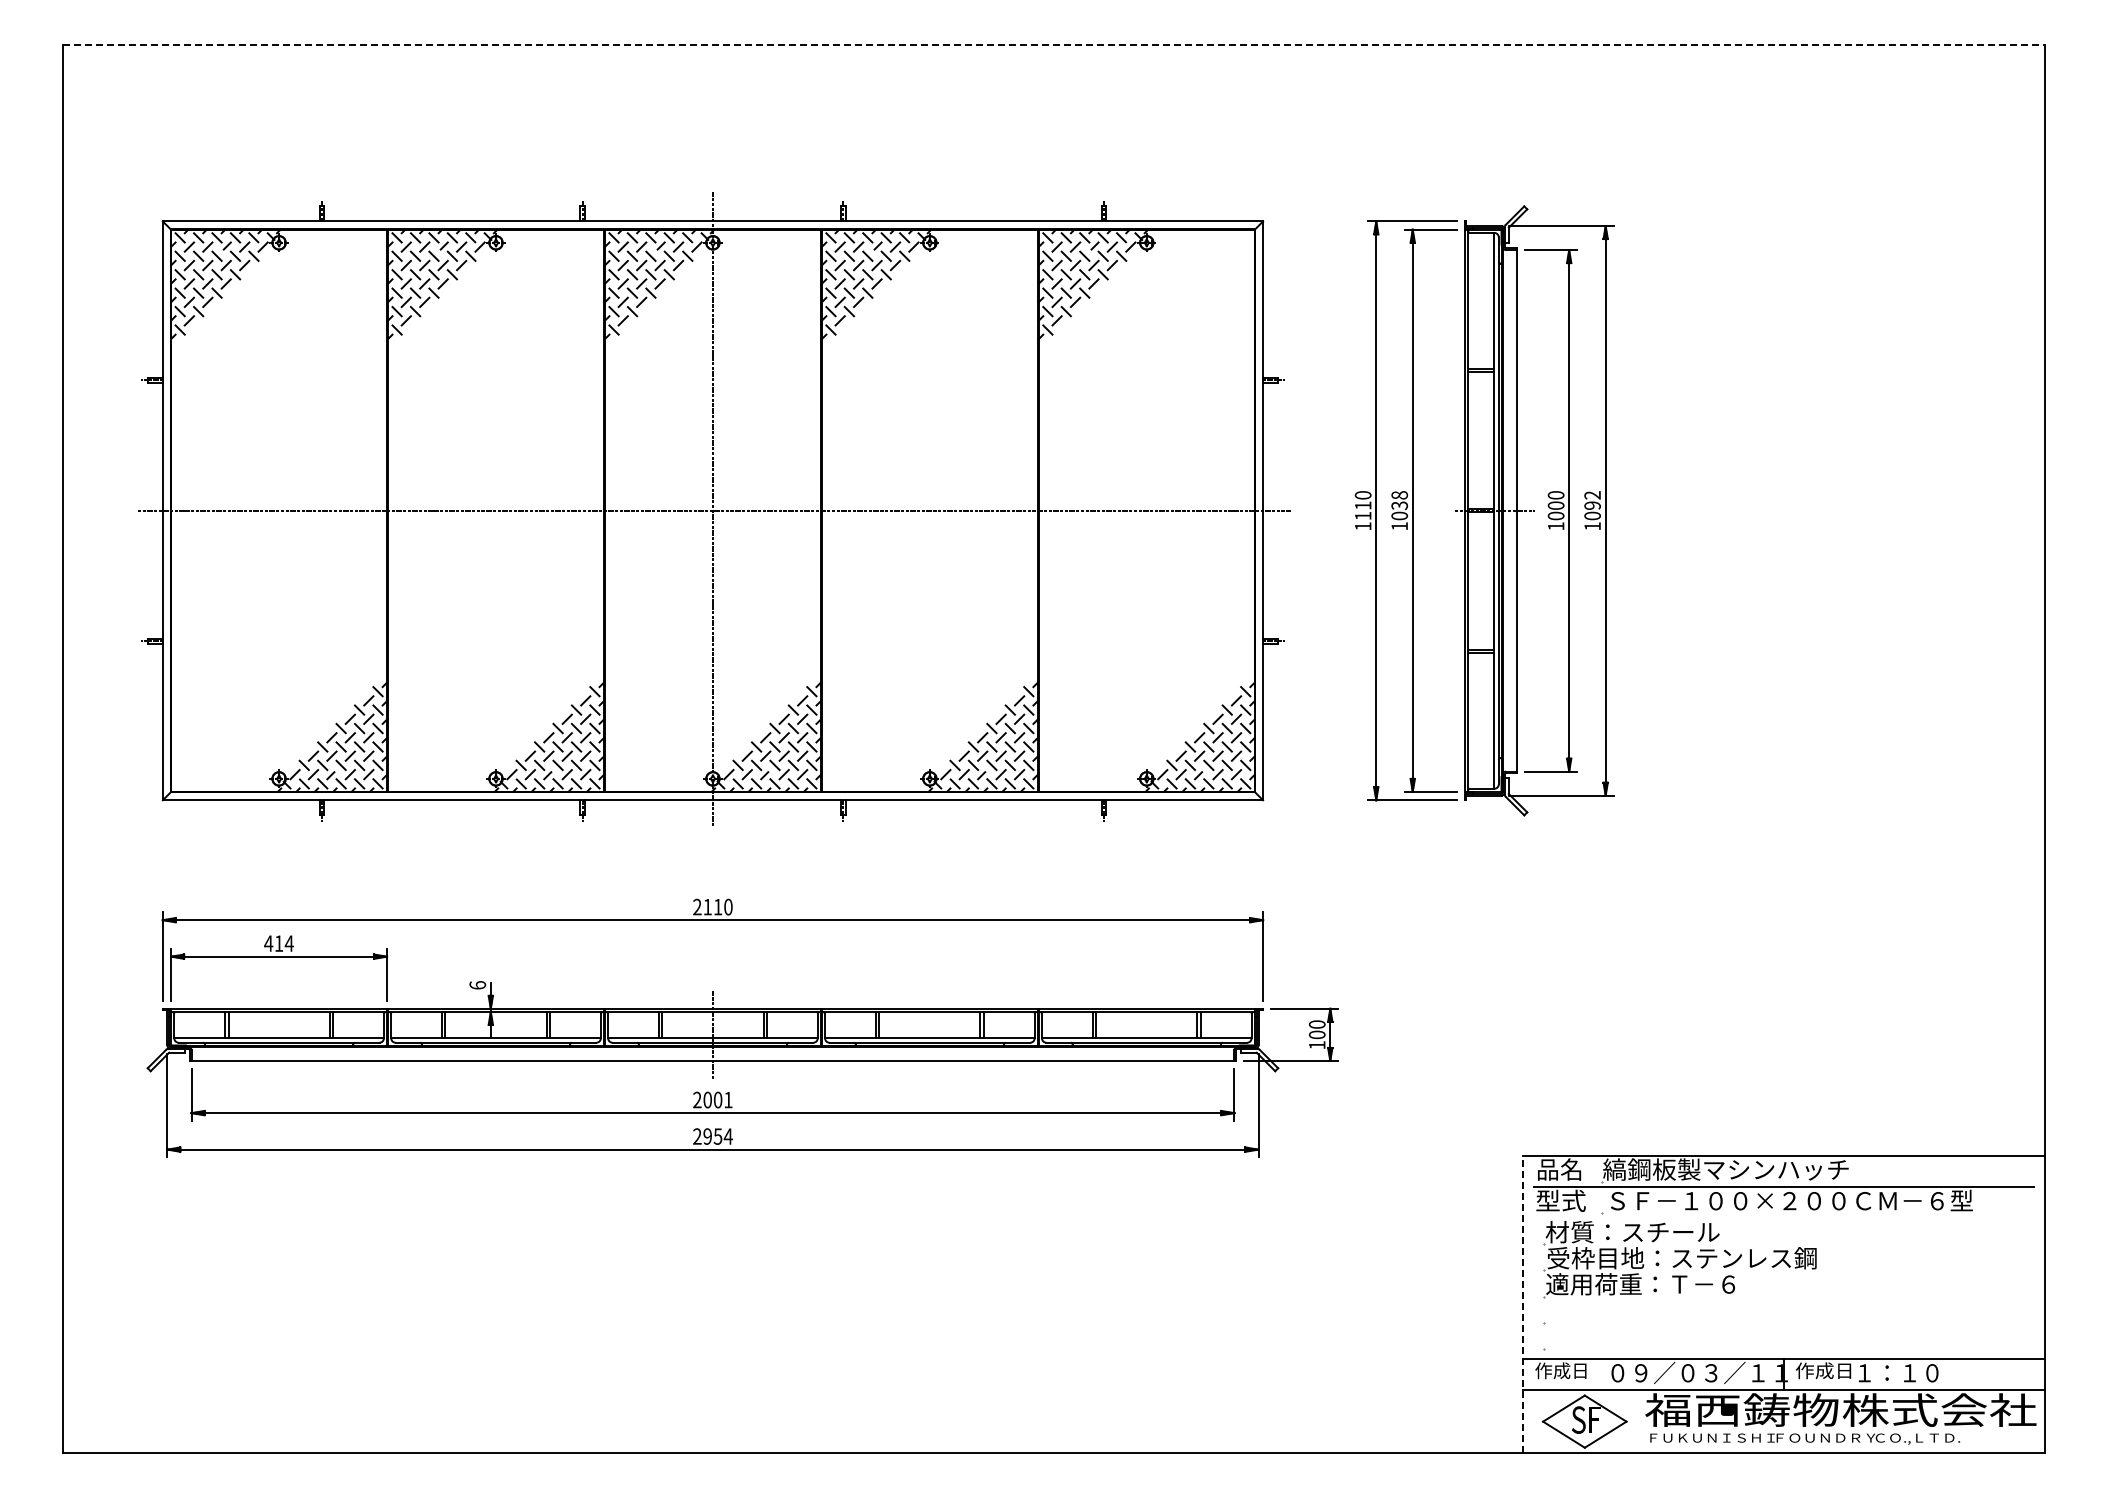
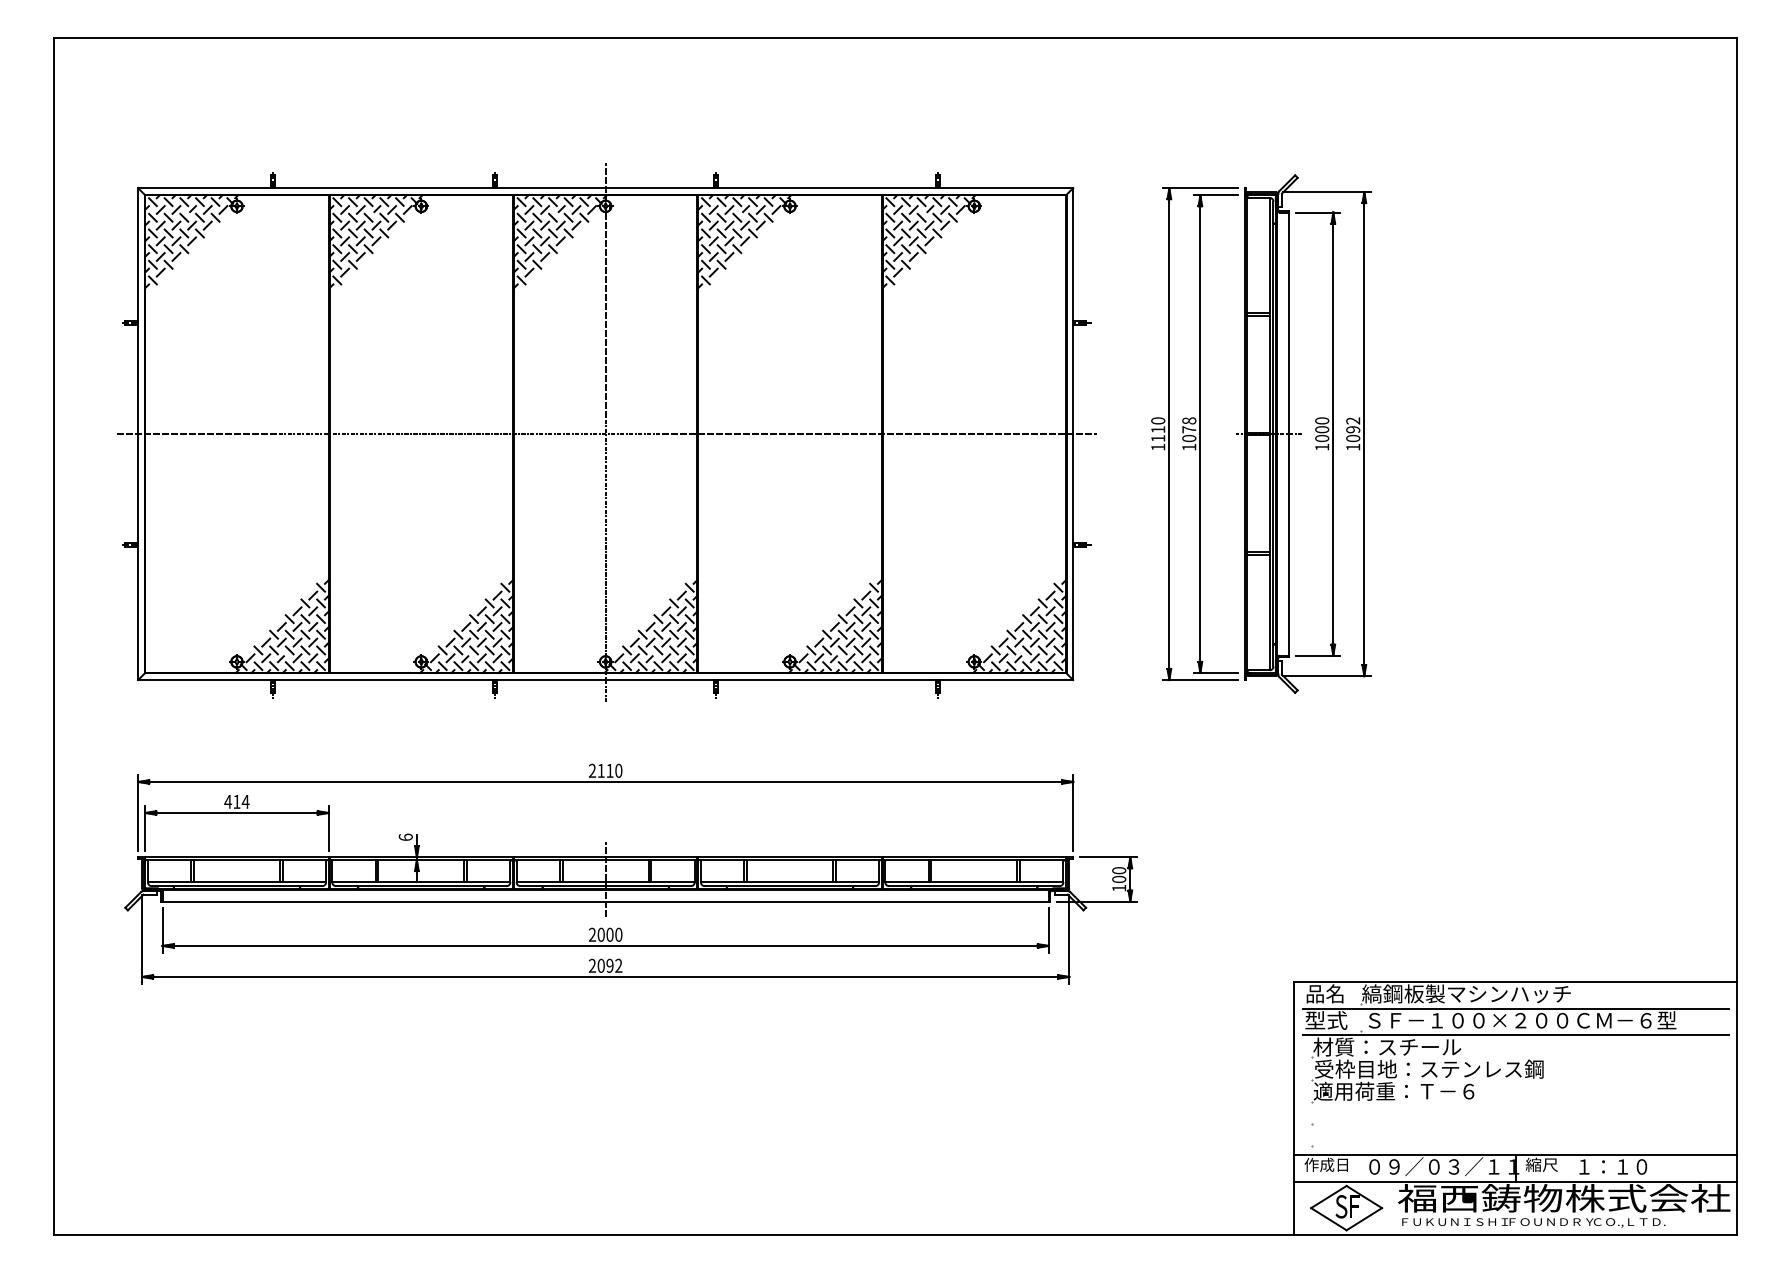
line: (1054, 45) -> (895, 38), dashed -> solid
text: (1399, 505) -> (1189, 429), 1038 -> 1078
text: (728, 1099) -> (618, 934), 2001 -> 2000
text: (717, 1136) -> (609, 965), 2954 -> 2092
line: (1783, 1218) -> (1515, 1035), added
line: (1523, 1304) -> (1294, 1108), dashed -> solid
text: (1823, 1370) -> (1549, 1164), 作成日 -> 縮尺

